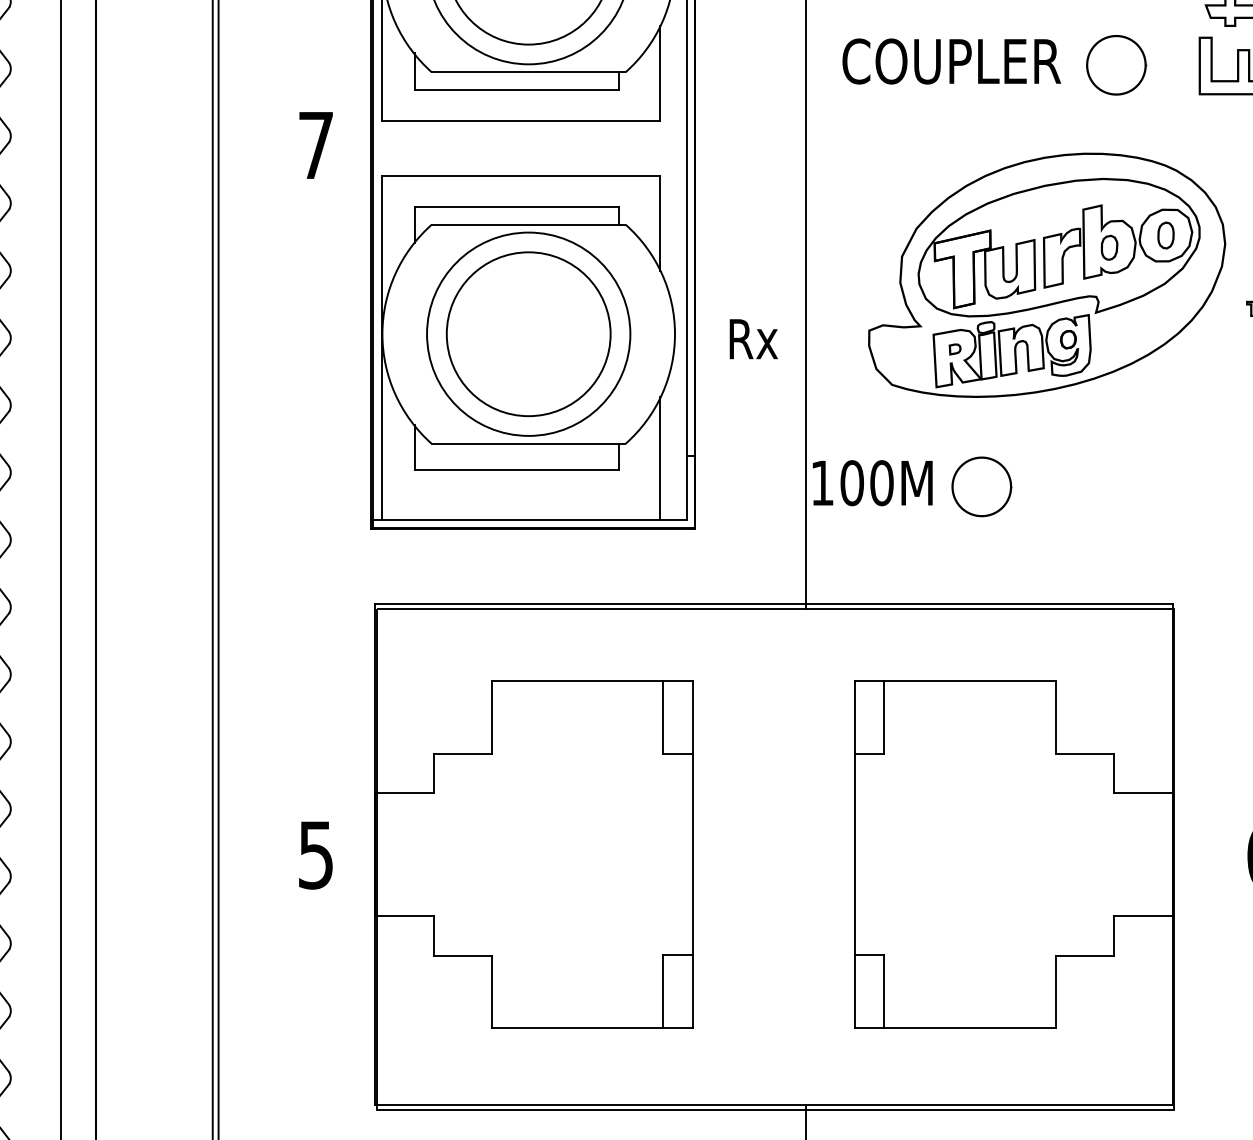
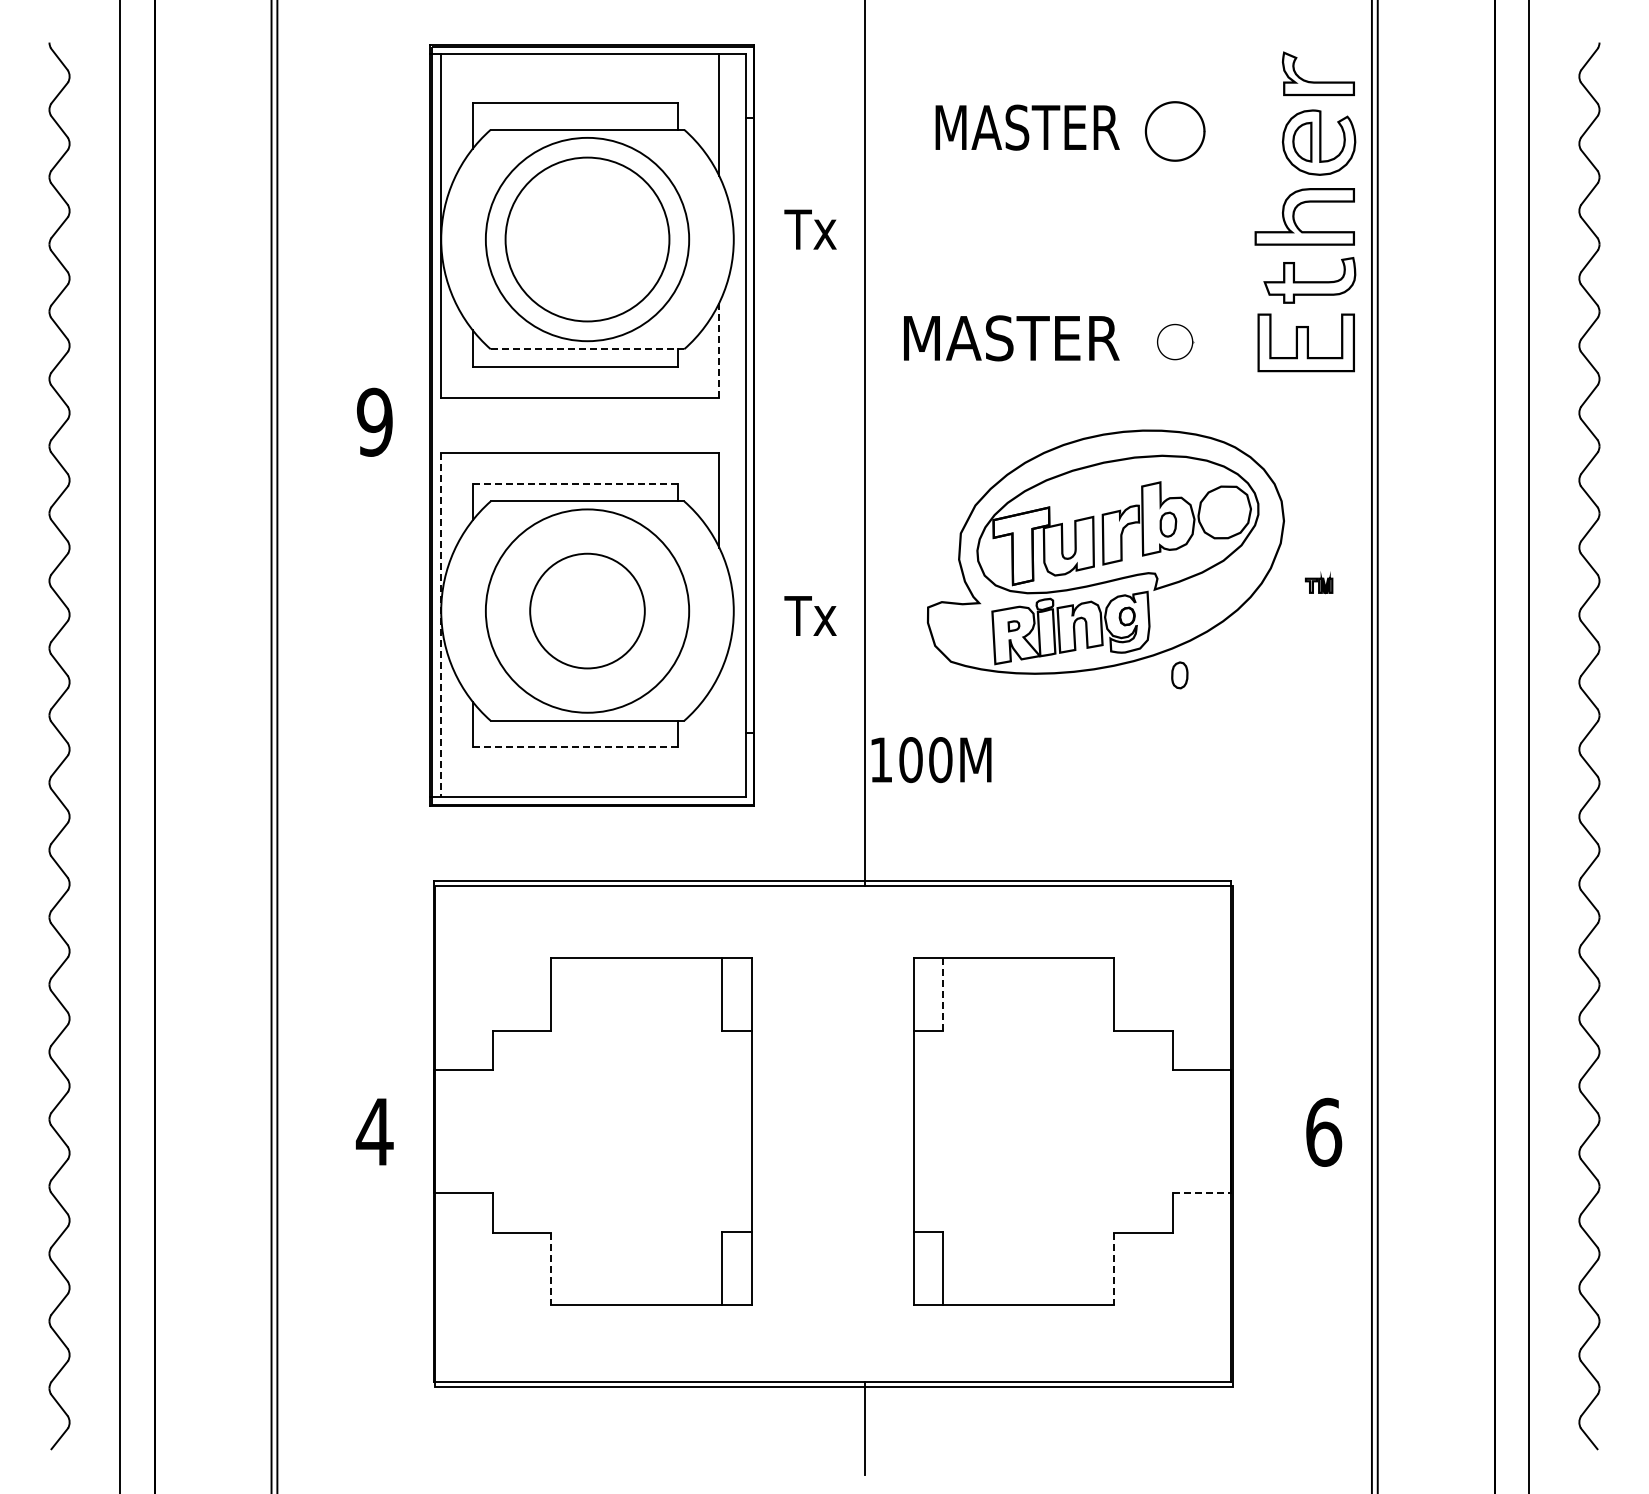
text: (951, 61) -> (1010, 338), COUPLER -> MASTER
part: (1115, 64) -> (1174, 341), size x0.6
line: (528, 72) -> (587, 349), solid -> dashed
line: (660, 72) -> (719, 349), solid -> dashed
text: (315, 144) -> (374, 421), 7 -> 9
line: (516, 206) -> (575, 483), solid -> dashed
part: (1165, 235) -> (1179, 675), moved
circle: (528, 334) -> (587, 611), size x0.7
text: (751, 338) -> (810, 615), Rx -> Tx
line: (382, 348) -> (441, 625), solid -> dashed
line: (660, 458) -> (719, 735), removed
line: (517, 470) -> (576, 747), solid -> dashed
part: (981, 486) -> (1040, 763), removed
line: (884, 717) -> (943, 994), solid -> dashed
text: (315, 855) -> (374, 1132), 5 -> 4
line: (1143, 916) -> (1202, 1193), solid -> dashed
line: (492, 992) -> (551, 1269), solid -> dashed
line: (1055, 992) -> (1114, 1269), solid -> dashed

